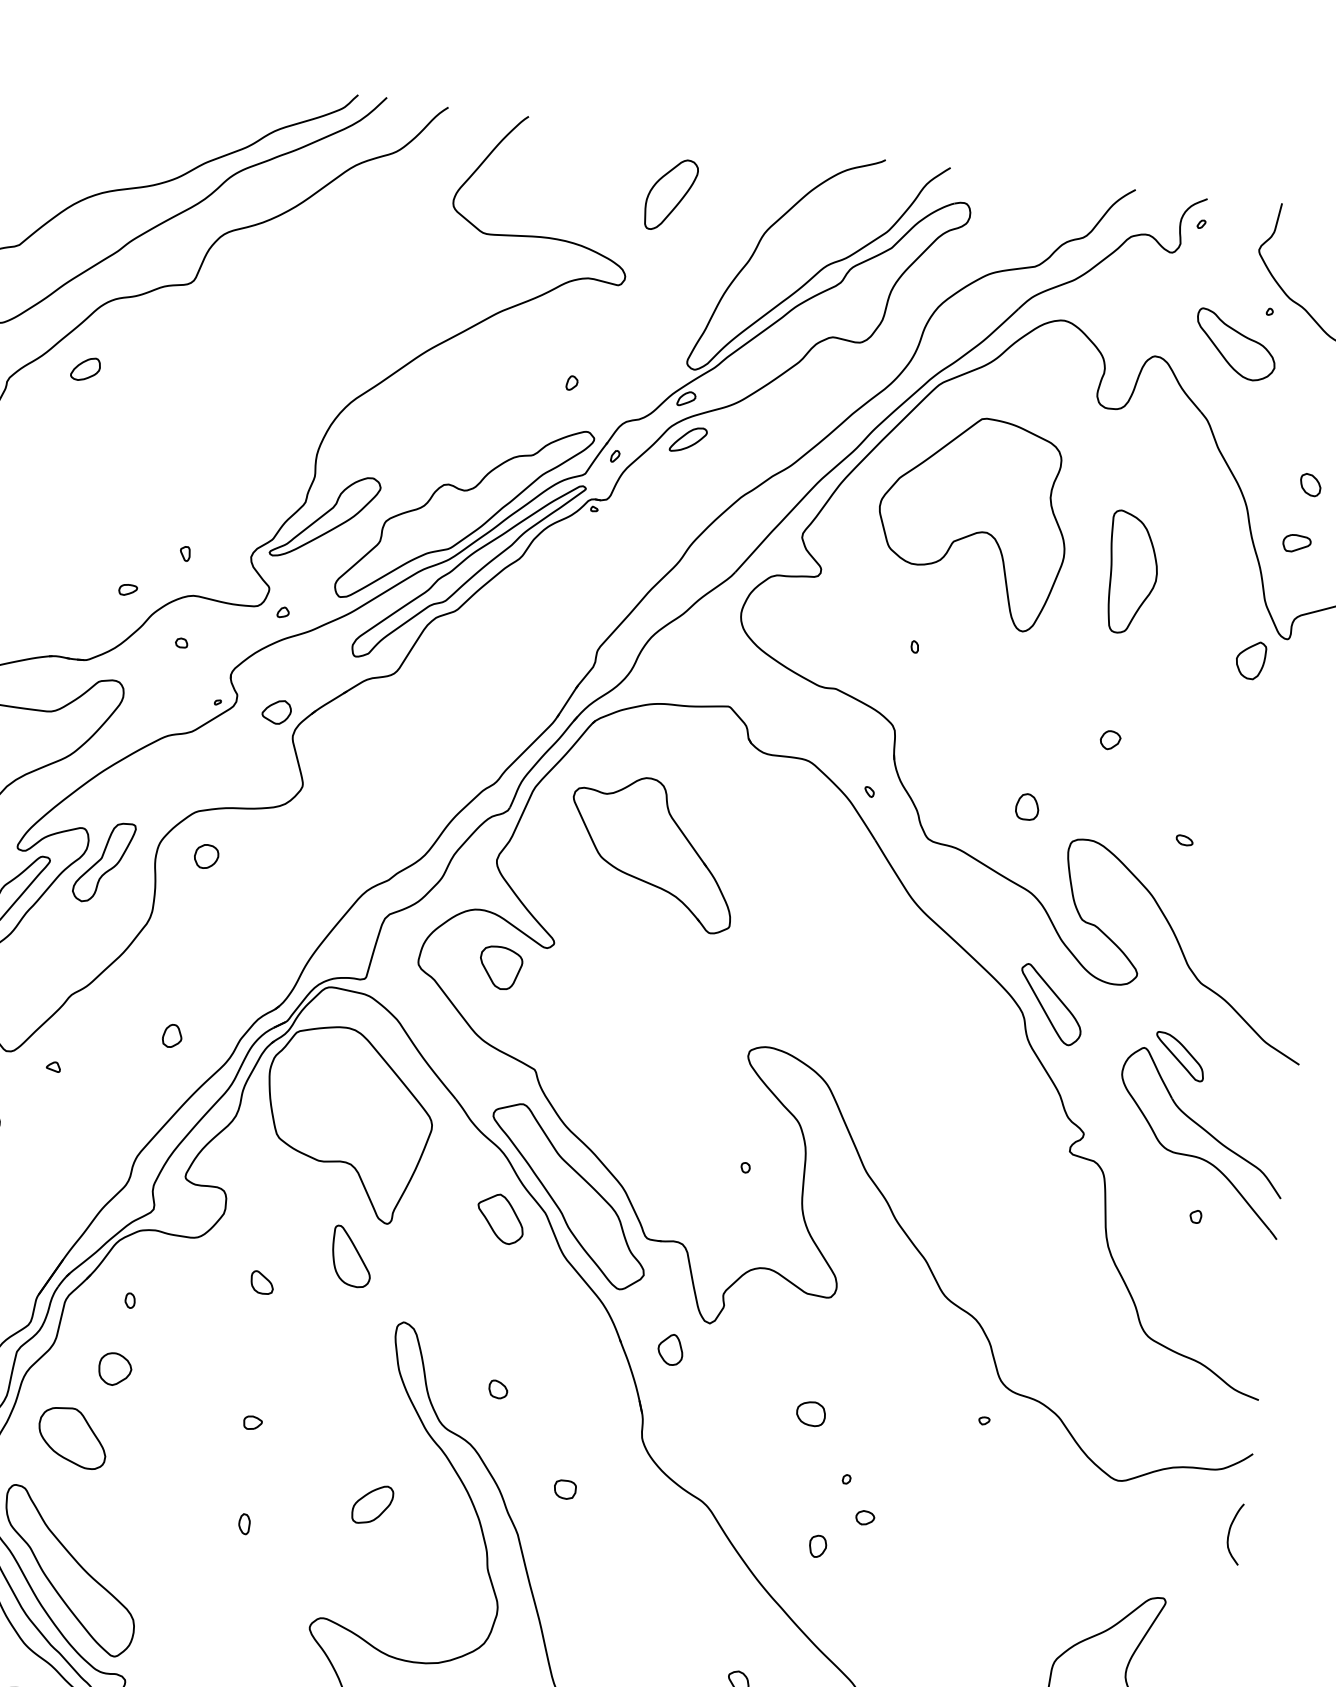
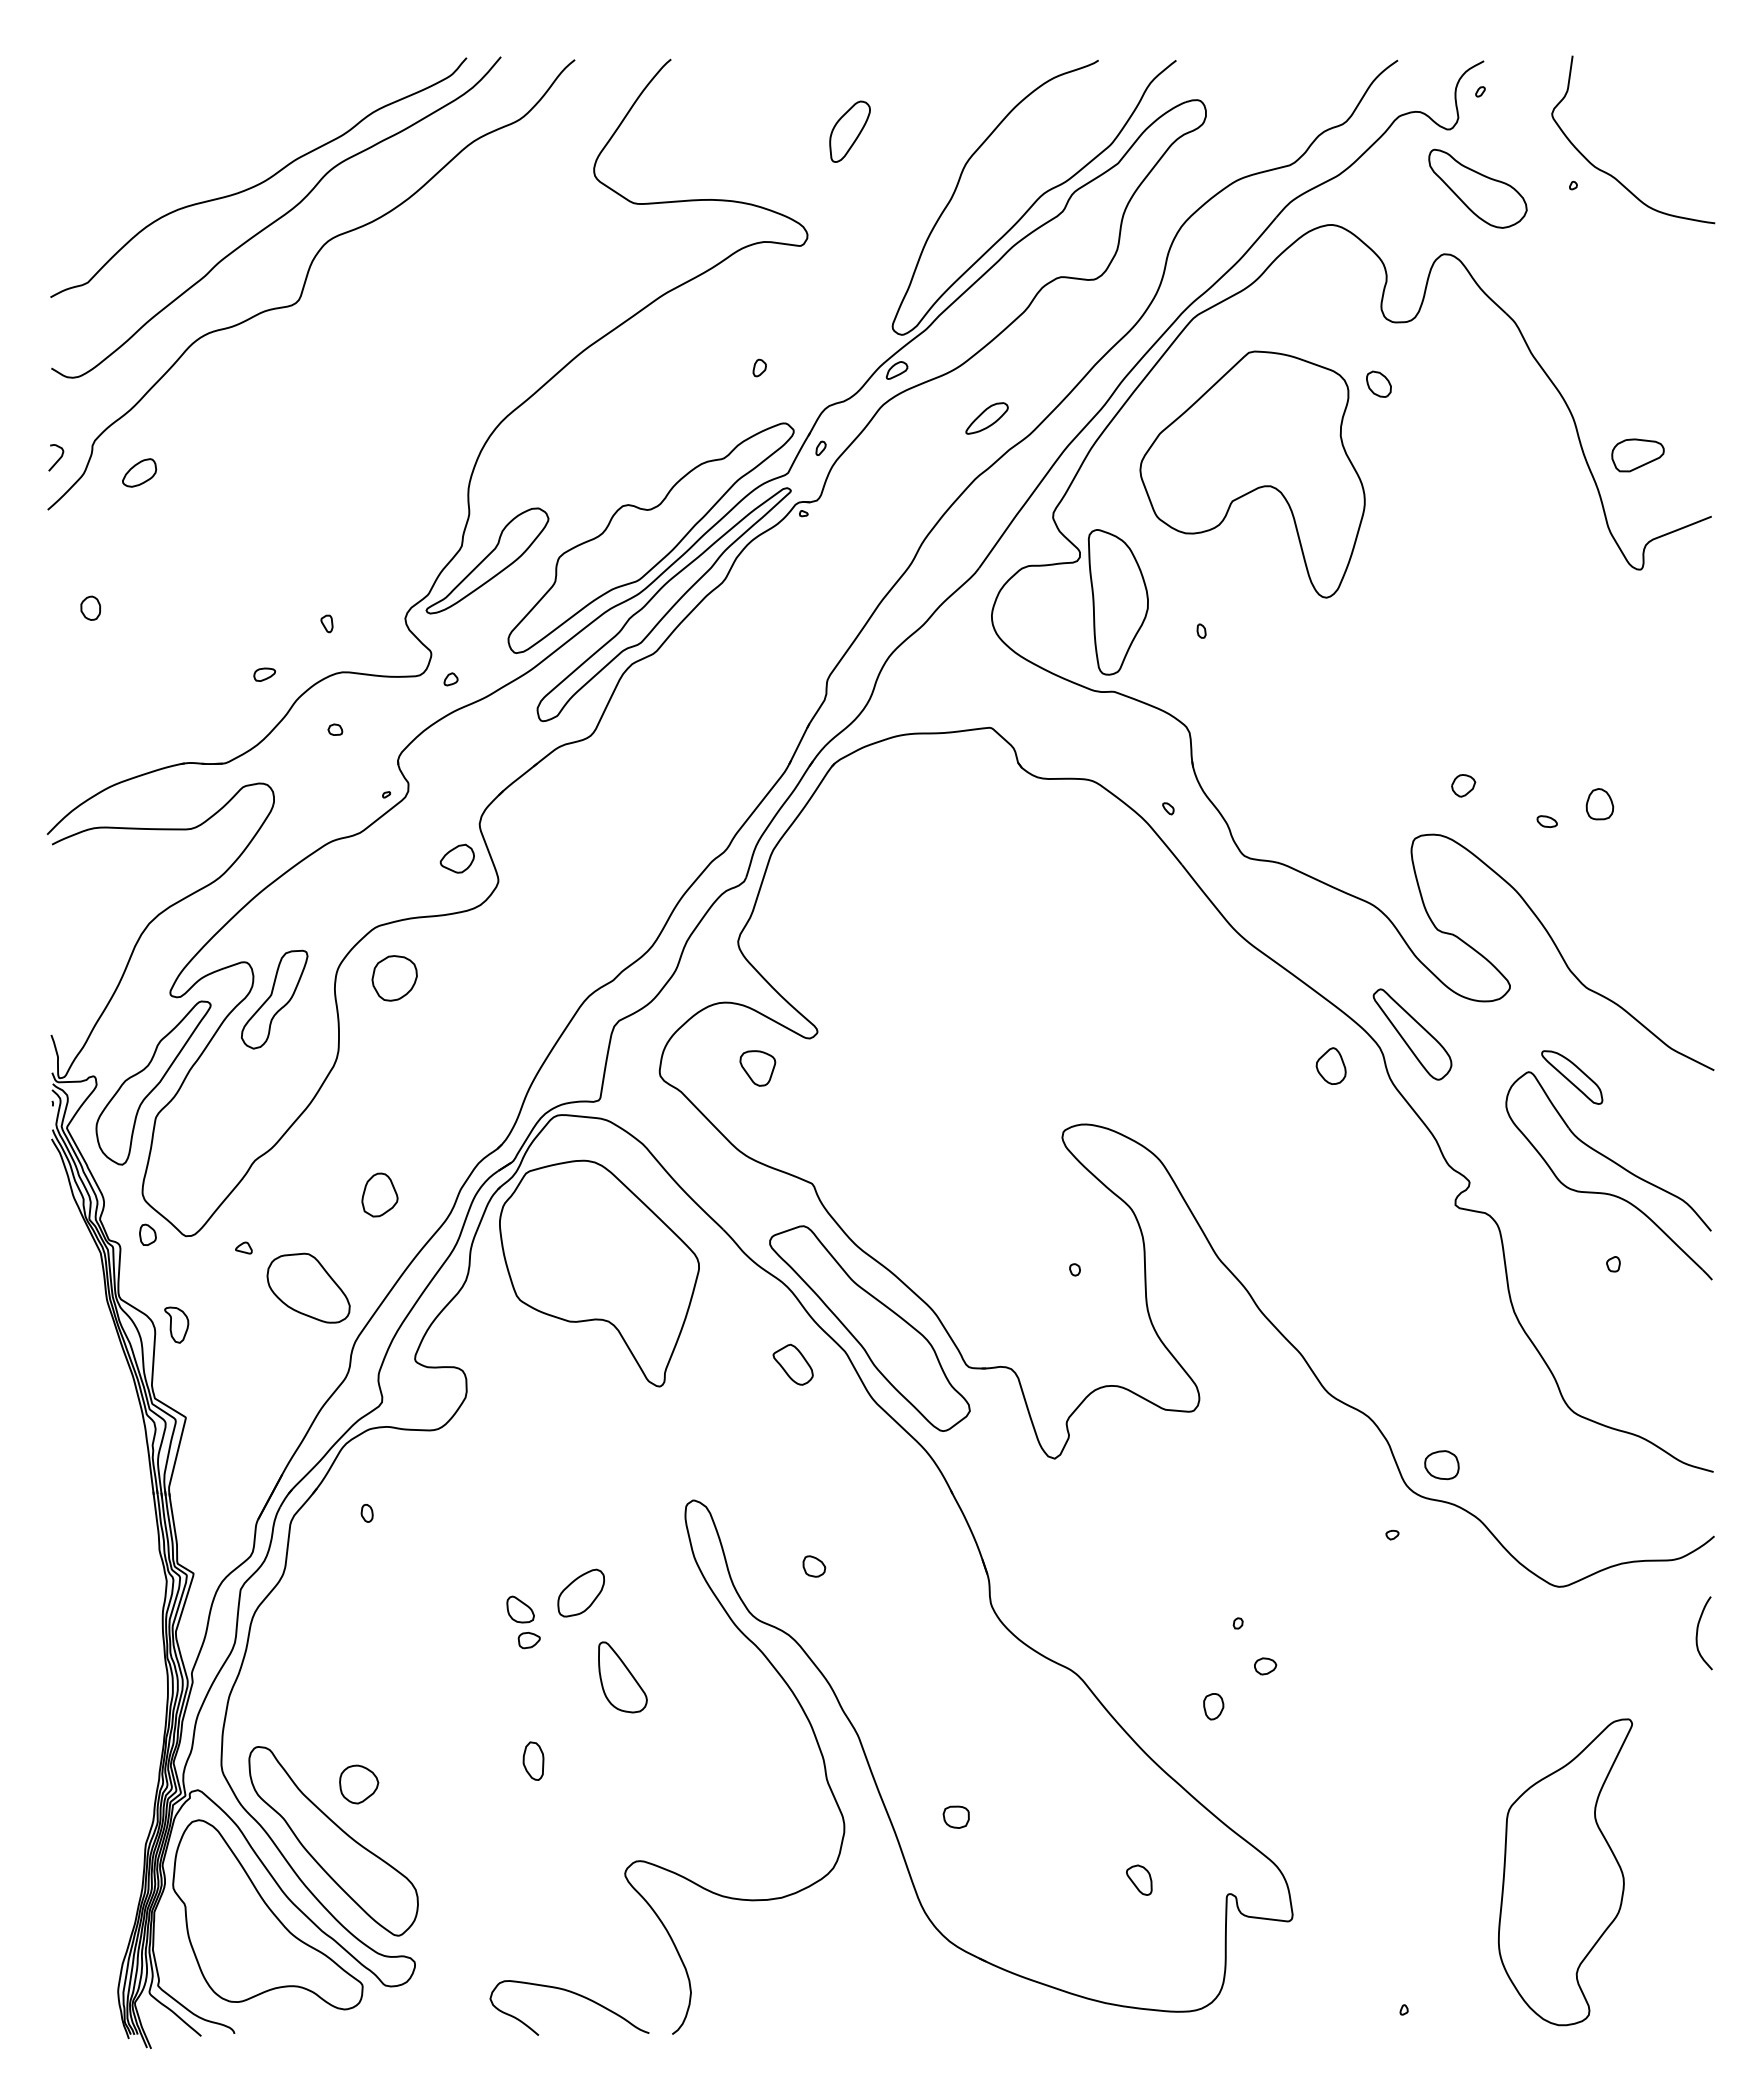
part: (670, 194) -> (849, 131), size x0.7
part: (1235, 344) -> (1477, 188), moved
part: (85, 368) -> (139, 472), moved
part: (687, 439) -> (986, 418), moved
part: (1310, 484) -> (1378, 383), moved
part: (1296, 543) -> (1637, 455), size x1.6
part: (1131, 573) -> (1117, 602), moved
part: (1250, 660) -> (1599, 599), removed
part: (276, 711) -> (456, 858), moved
part: (1110, 740) -> (1463, 785), moved
part: (1027, 807) -> (1599, 804), moved
part: (652, 852) -> (920, 910), removed
part: (206, 856) -> (394, 978), size x1.6
part: (500, 968) -> (757, 1068), size x0.7
part: (172, 1035) -> (379, 1194), size x1.6
part: (501, 1218) -> (793, 1364), size x0.7
part: (351, 1256) -> (622, 1677), moved
part: (262, 1282) -> (520, 1609), moved
part: (670, 1349) -> (1330, 1065), moved
part: (115, 1369) -> (359, 1784), moved
part: (810, 1414) -> (1441, 1465), moved
part: (72, 1437) -> (308, 1287), moved
part: (564, 1488) -> (955, 1816), moved
part: (373, 1504) -> (581, 1592), moved
part: (244, 1523) -> (533, 1760), size x1.6

